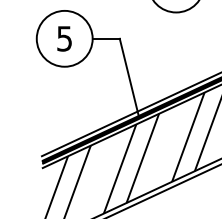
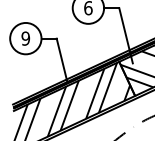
text: (64, 38) -> (25, 38), 5 -> 9

